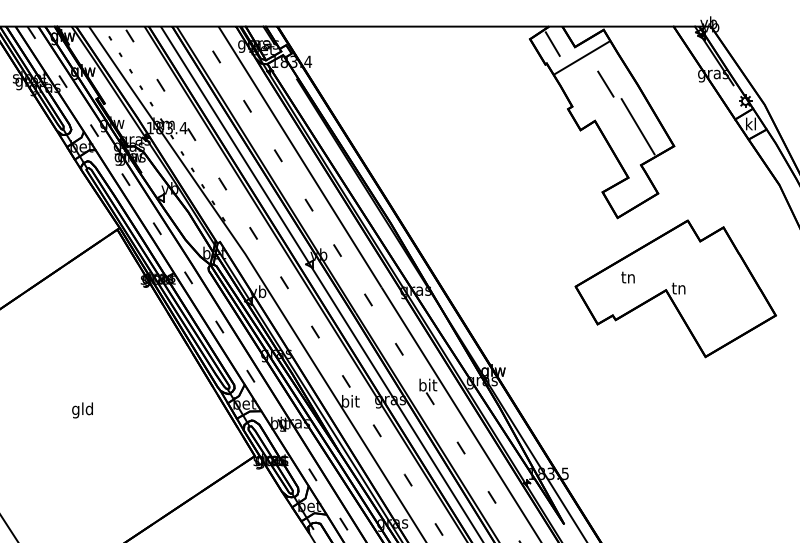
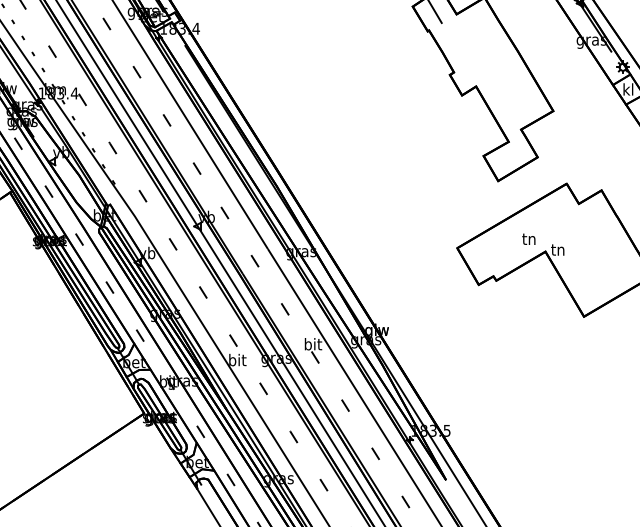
line: (581, 57) -> (462, 24), removed
line: (605, 83) -> (486, 49), removed
line: (637, 126) -> (517, 91), removed
text: (627, 277) -> (528, 239), moved

